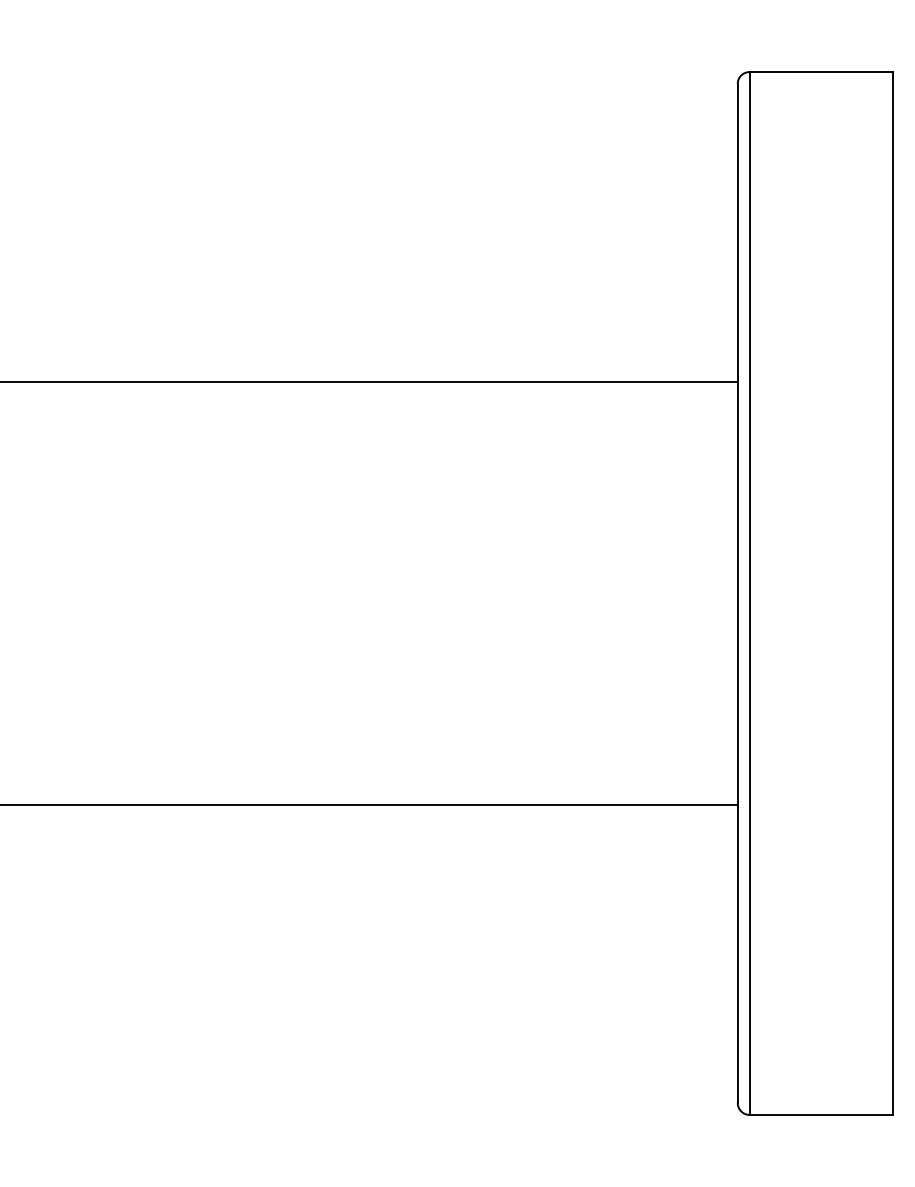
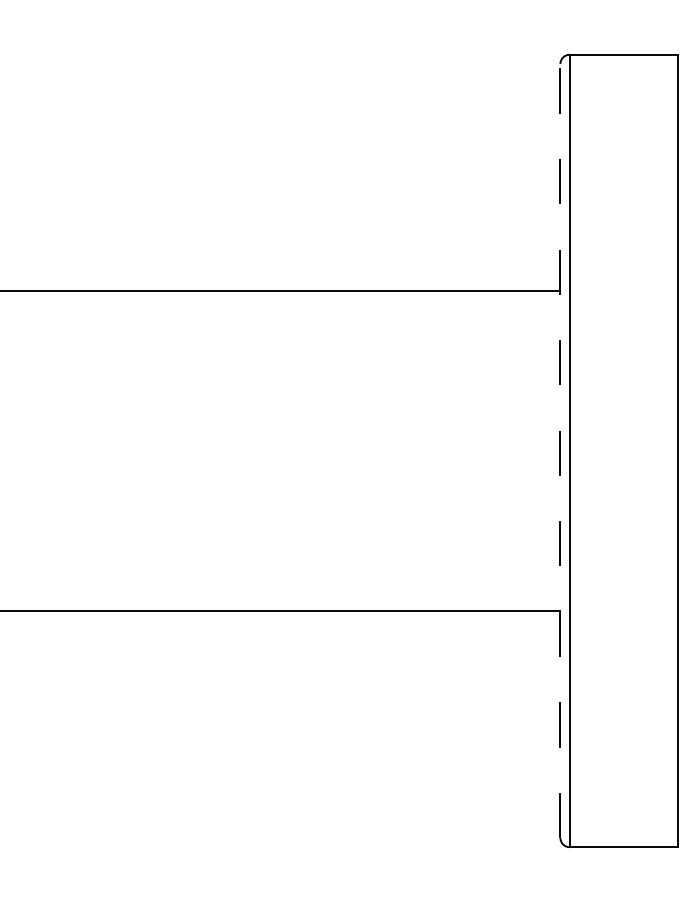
line: (737, 593) -> (560, 451), solid -> dashed

